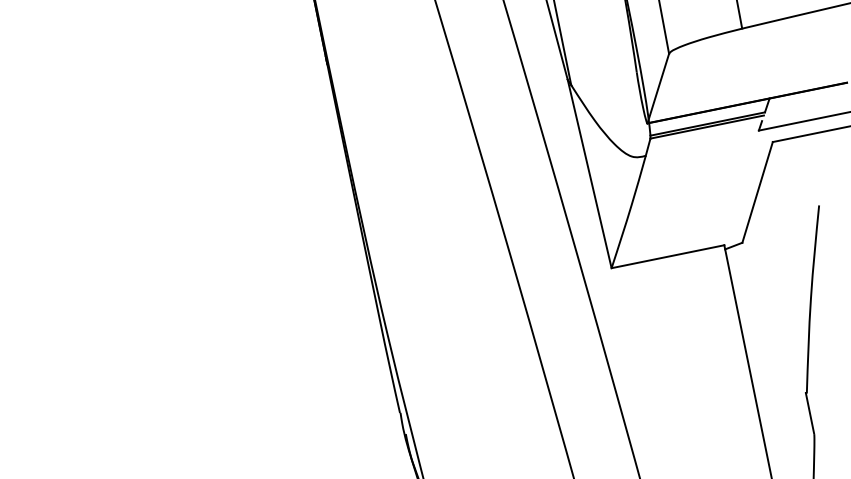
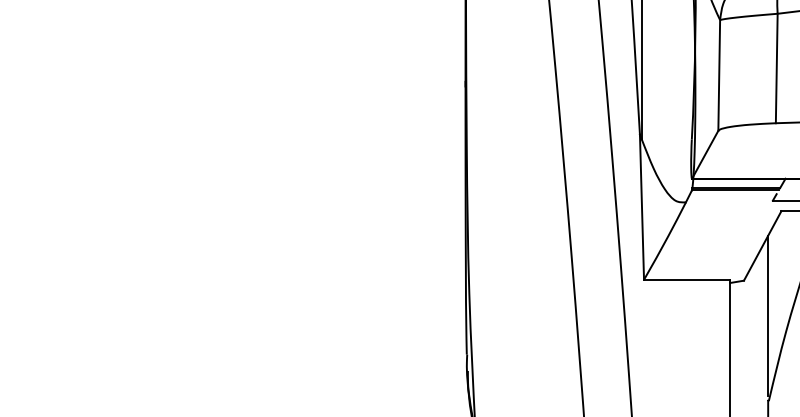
line: (783, 281) -> (768, 315), added

